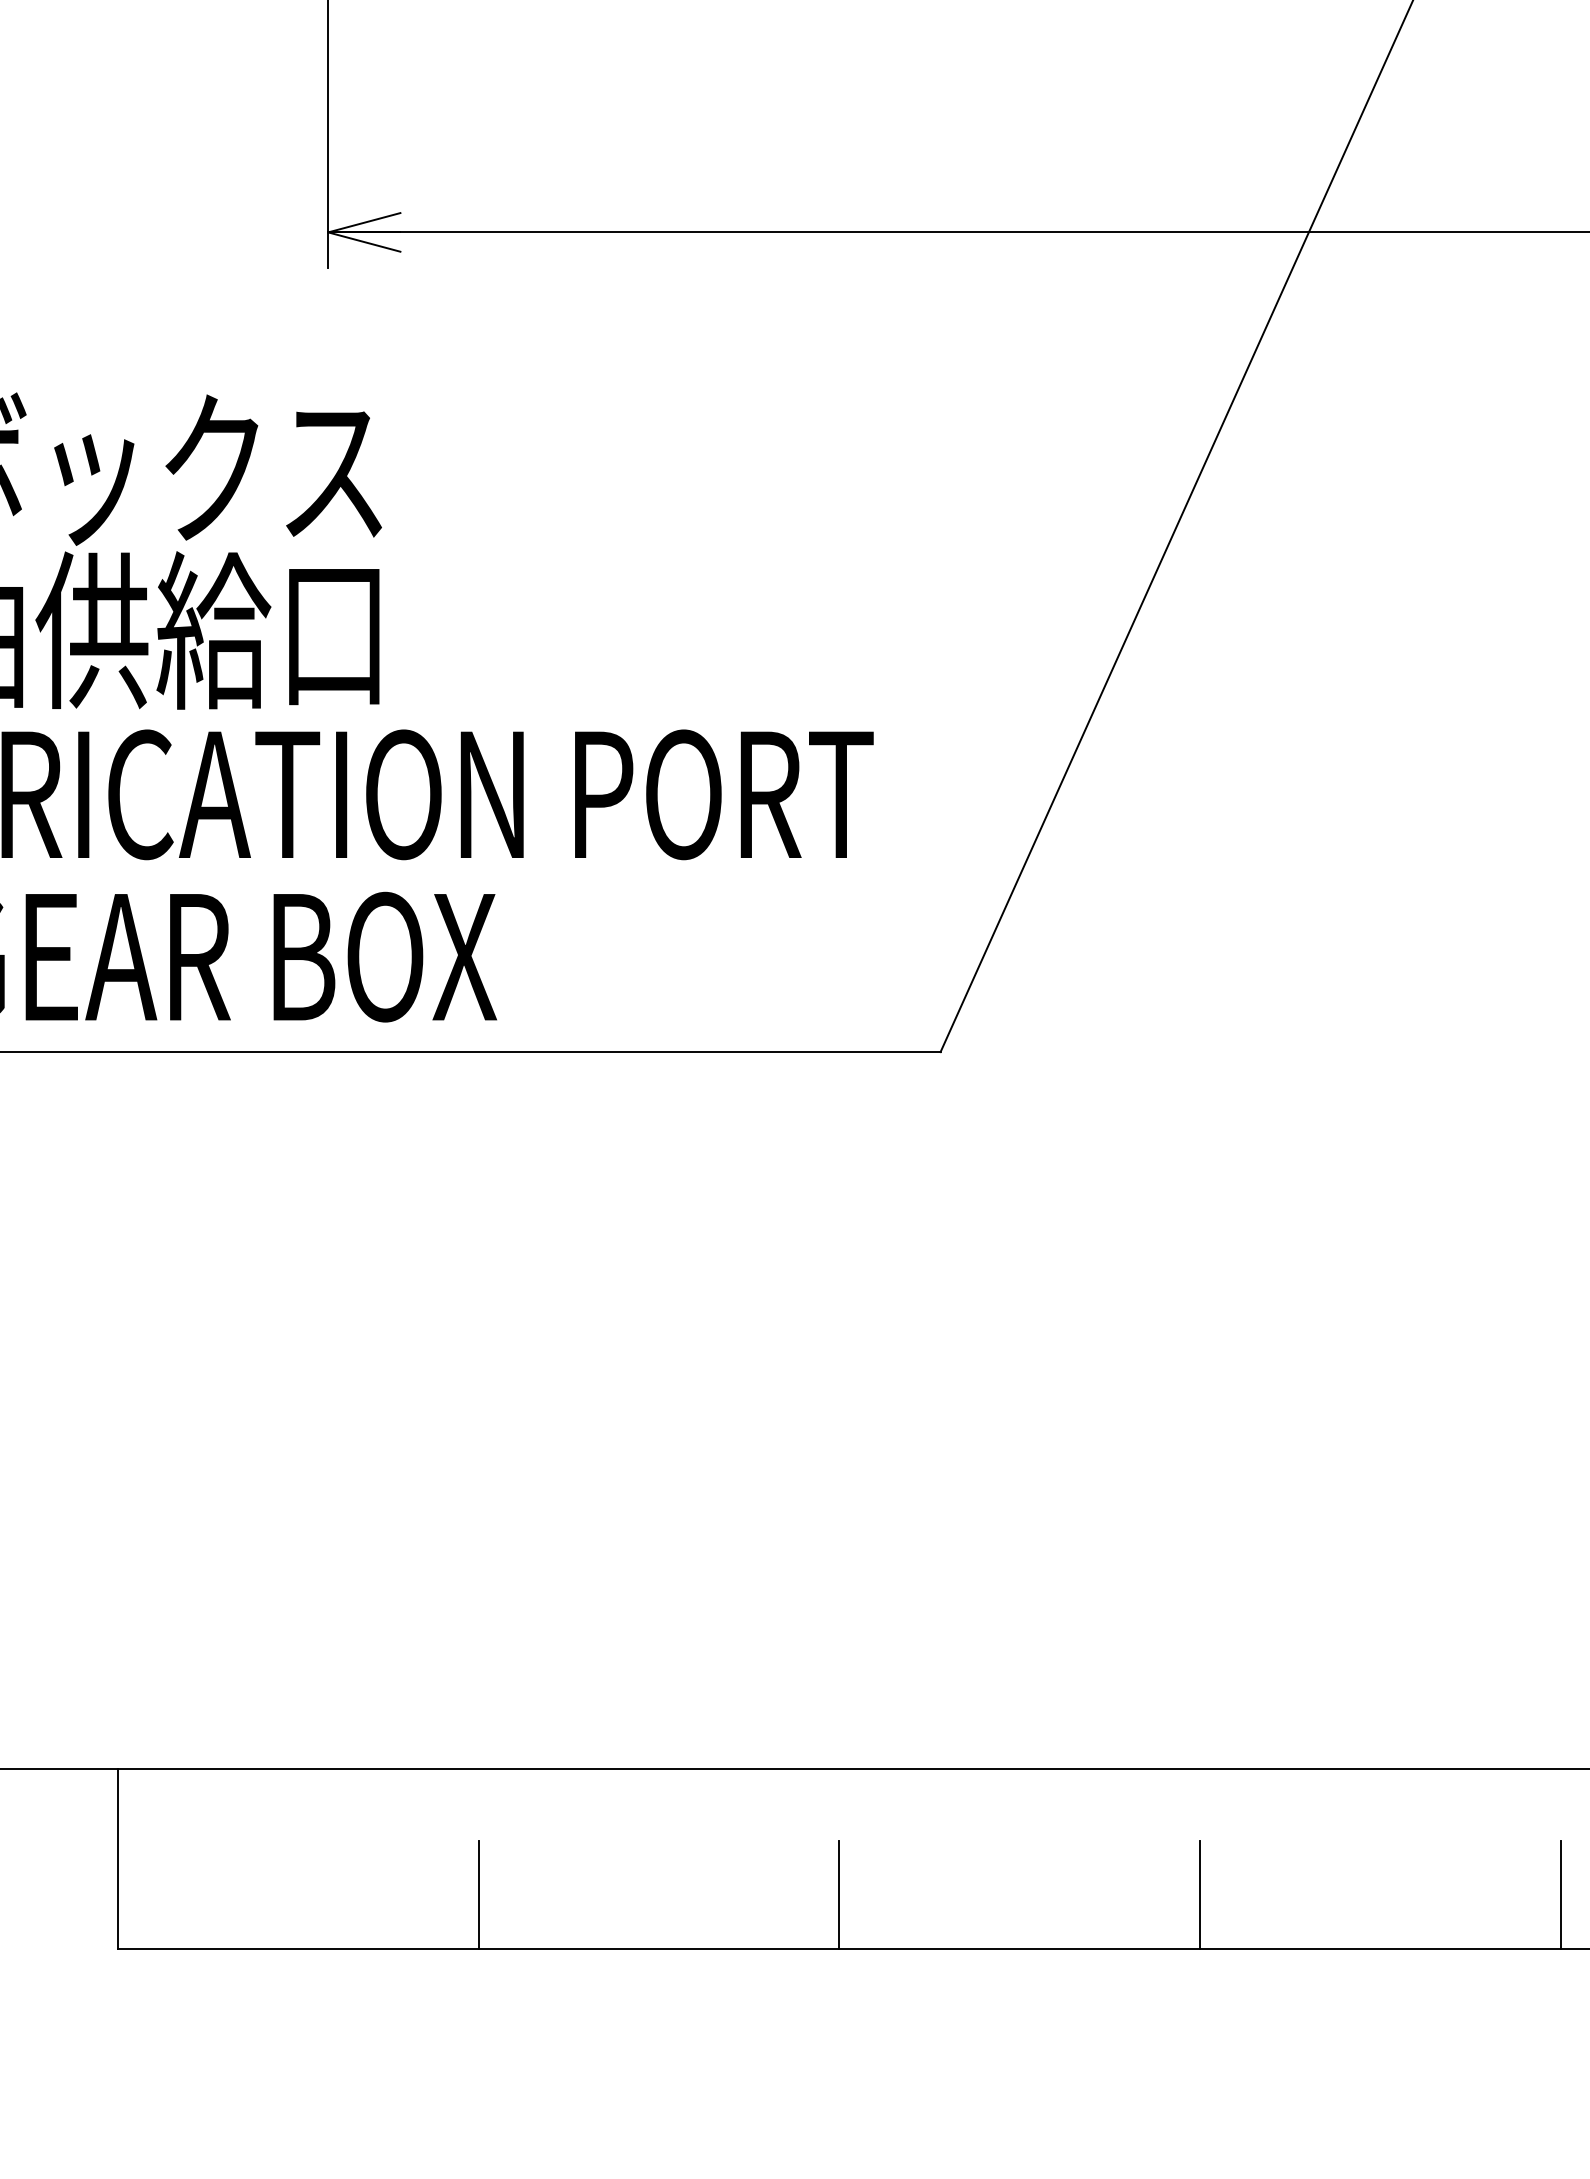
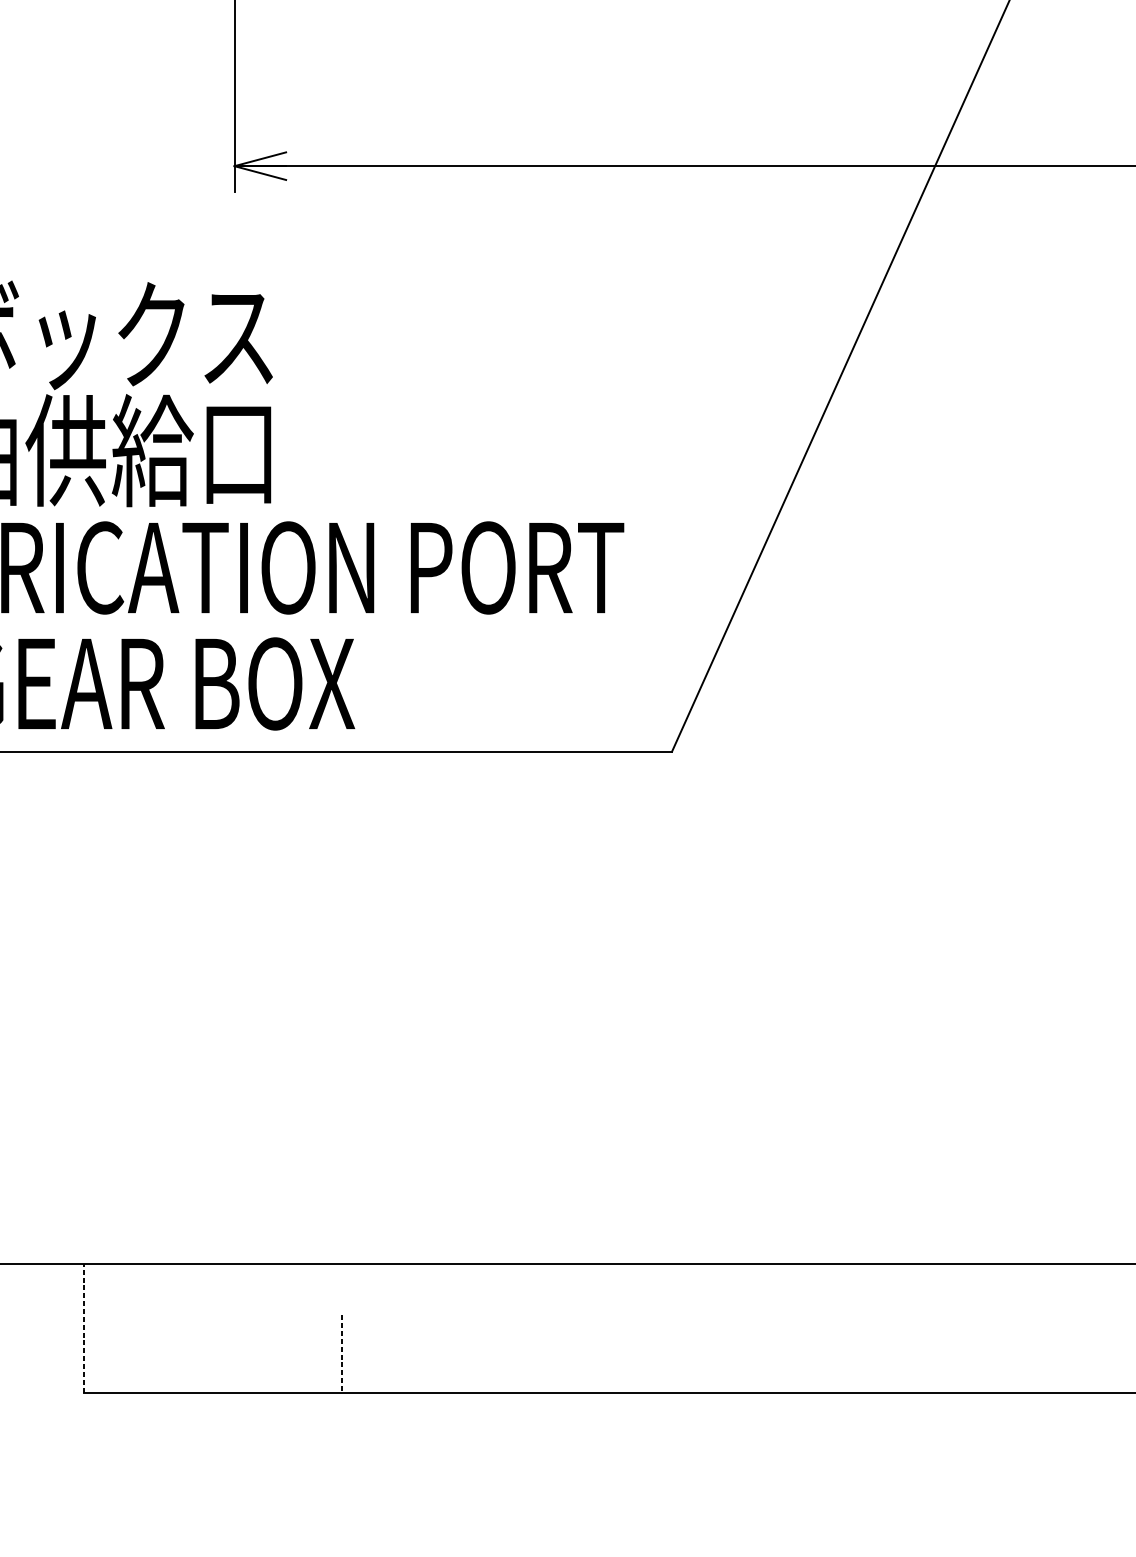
line: (117, 1858) -> (83, 1327), solid -> dashed
line: (839, 1894) -> (599, 1353), removed
line: (1200, 1894) -> (857, 1353), removed
line: (1560, 1894) -> (1114, 1353), removed
line: (478, 1895) -> (341, 1354), solid -> dashed

